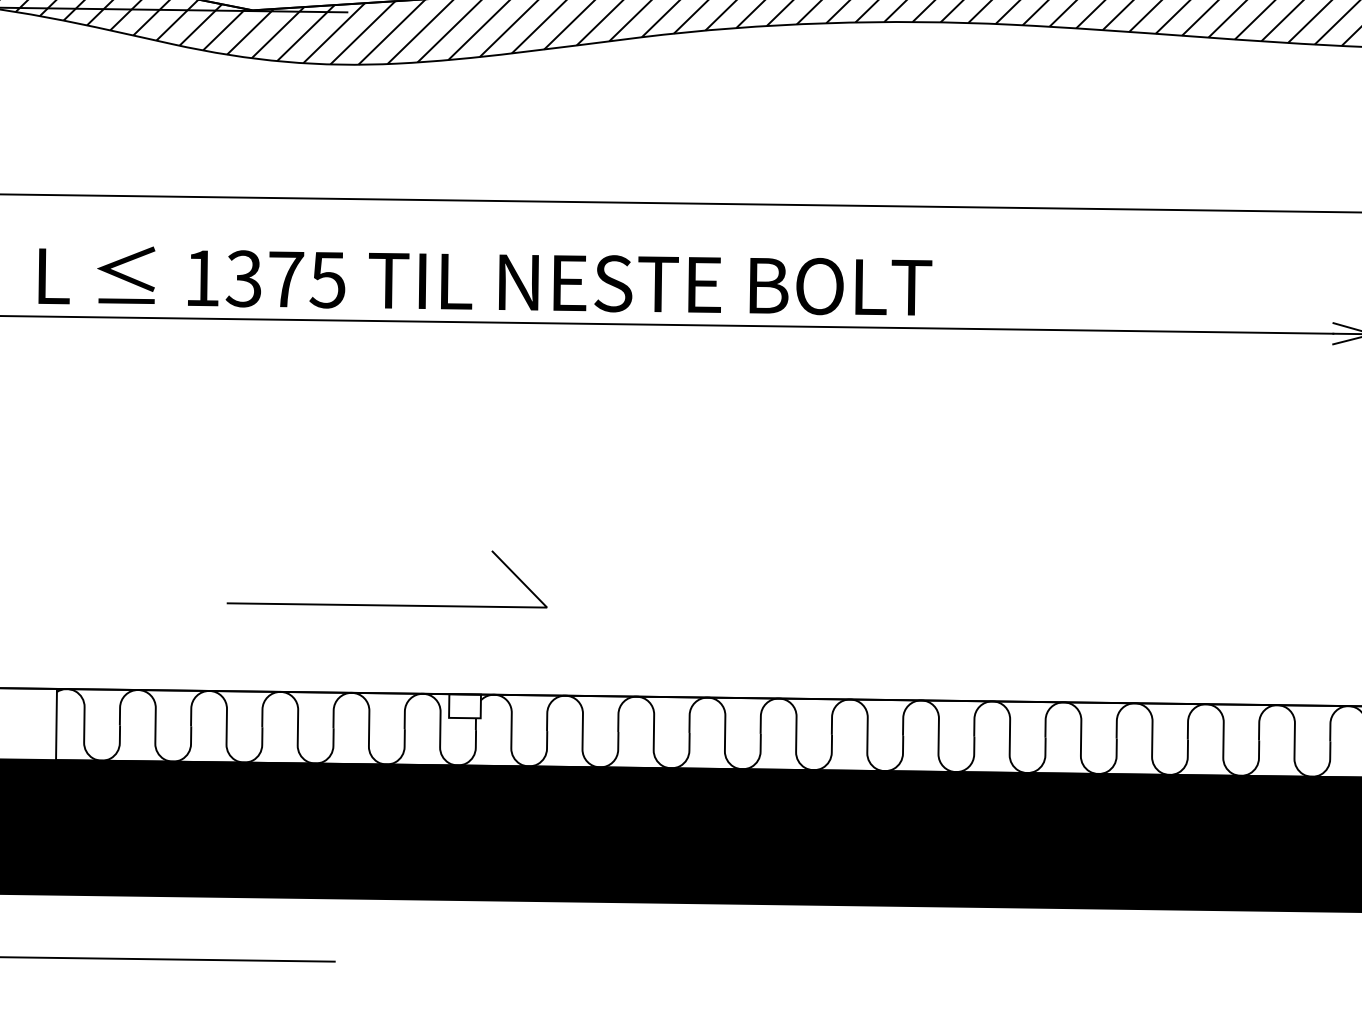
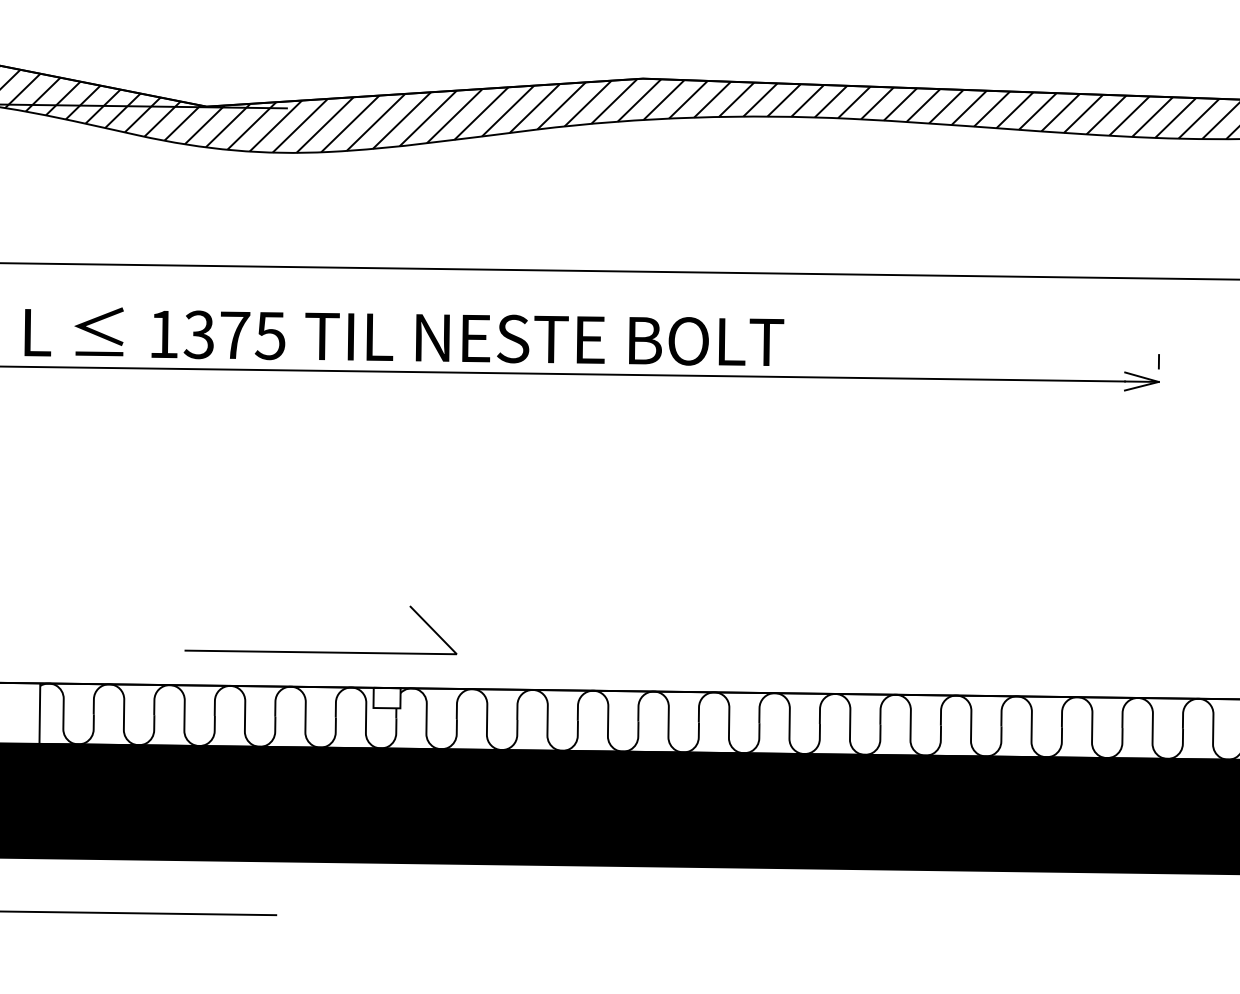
part: (386, 604) -> (320, 651), moved

